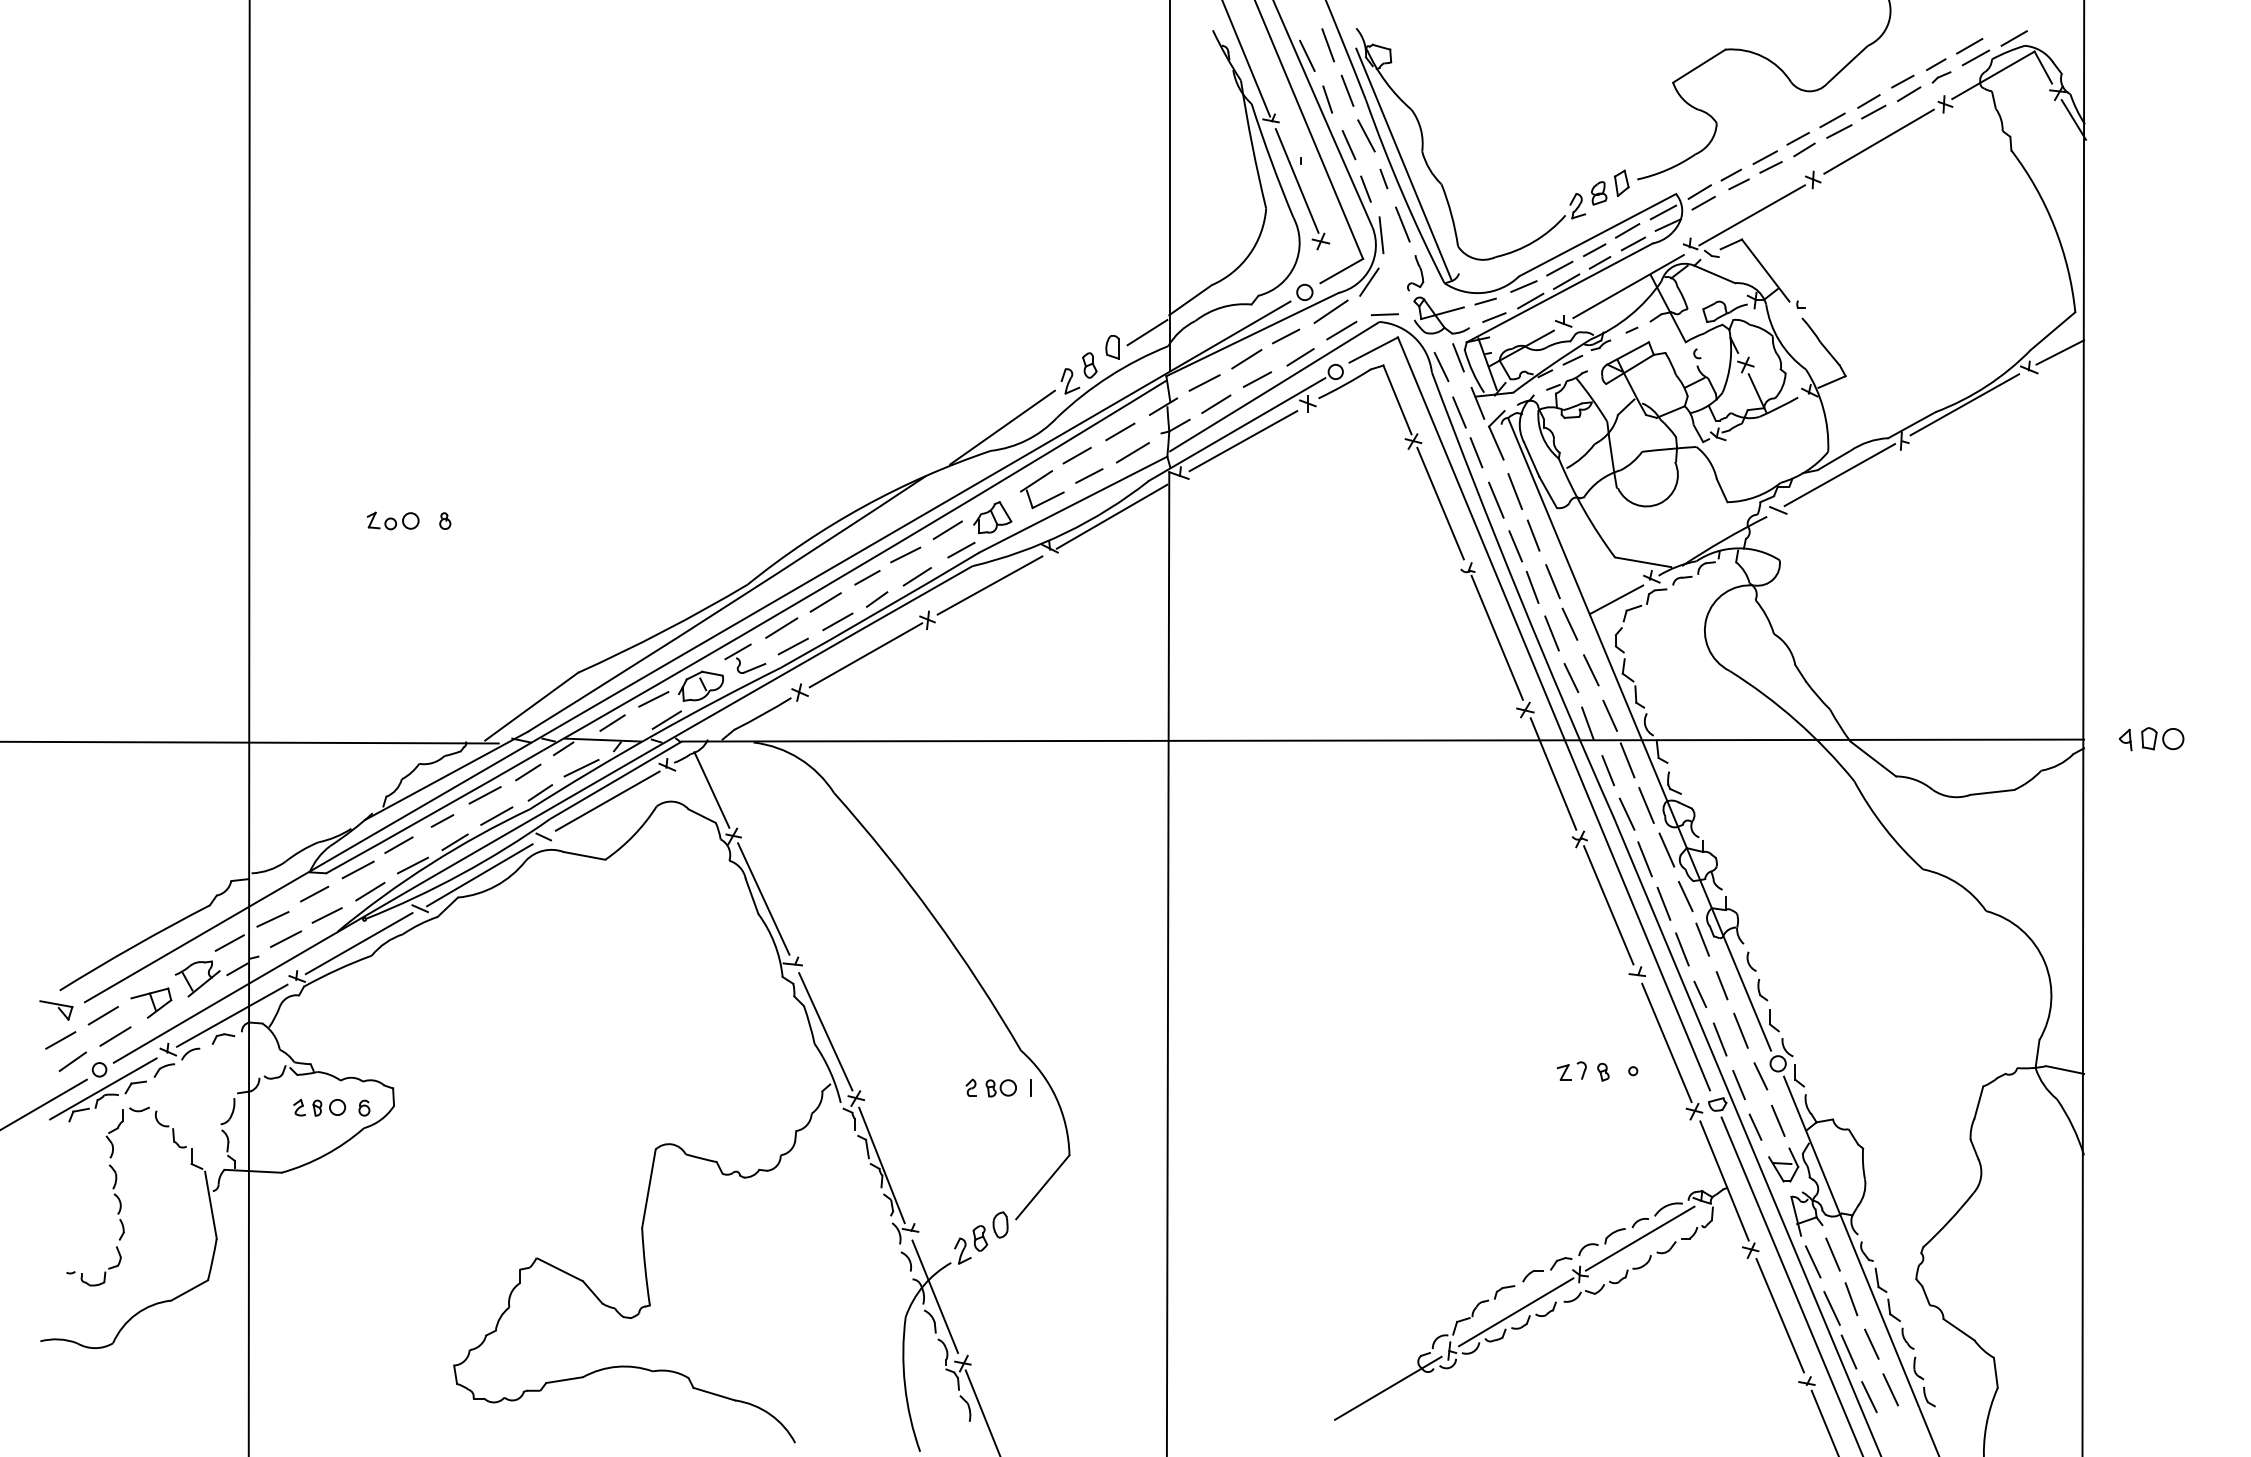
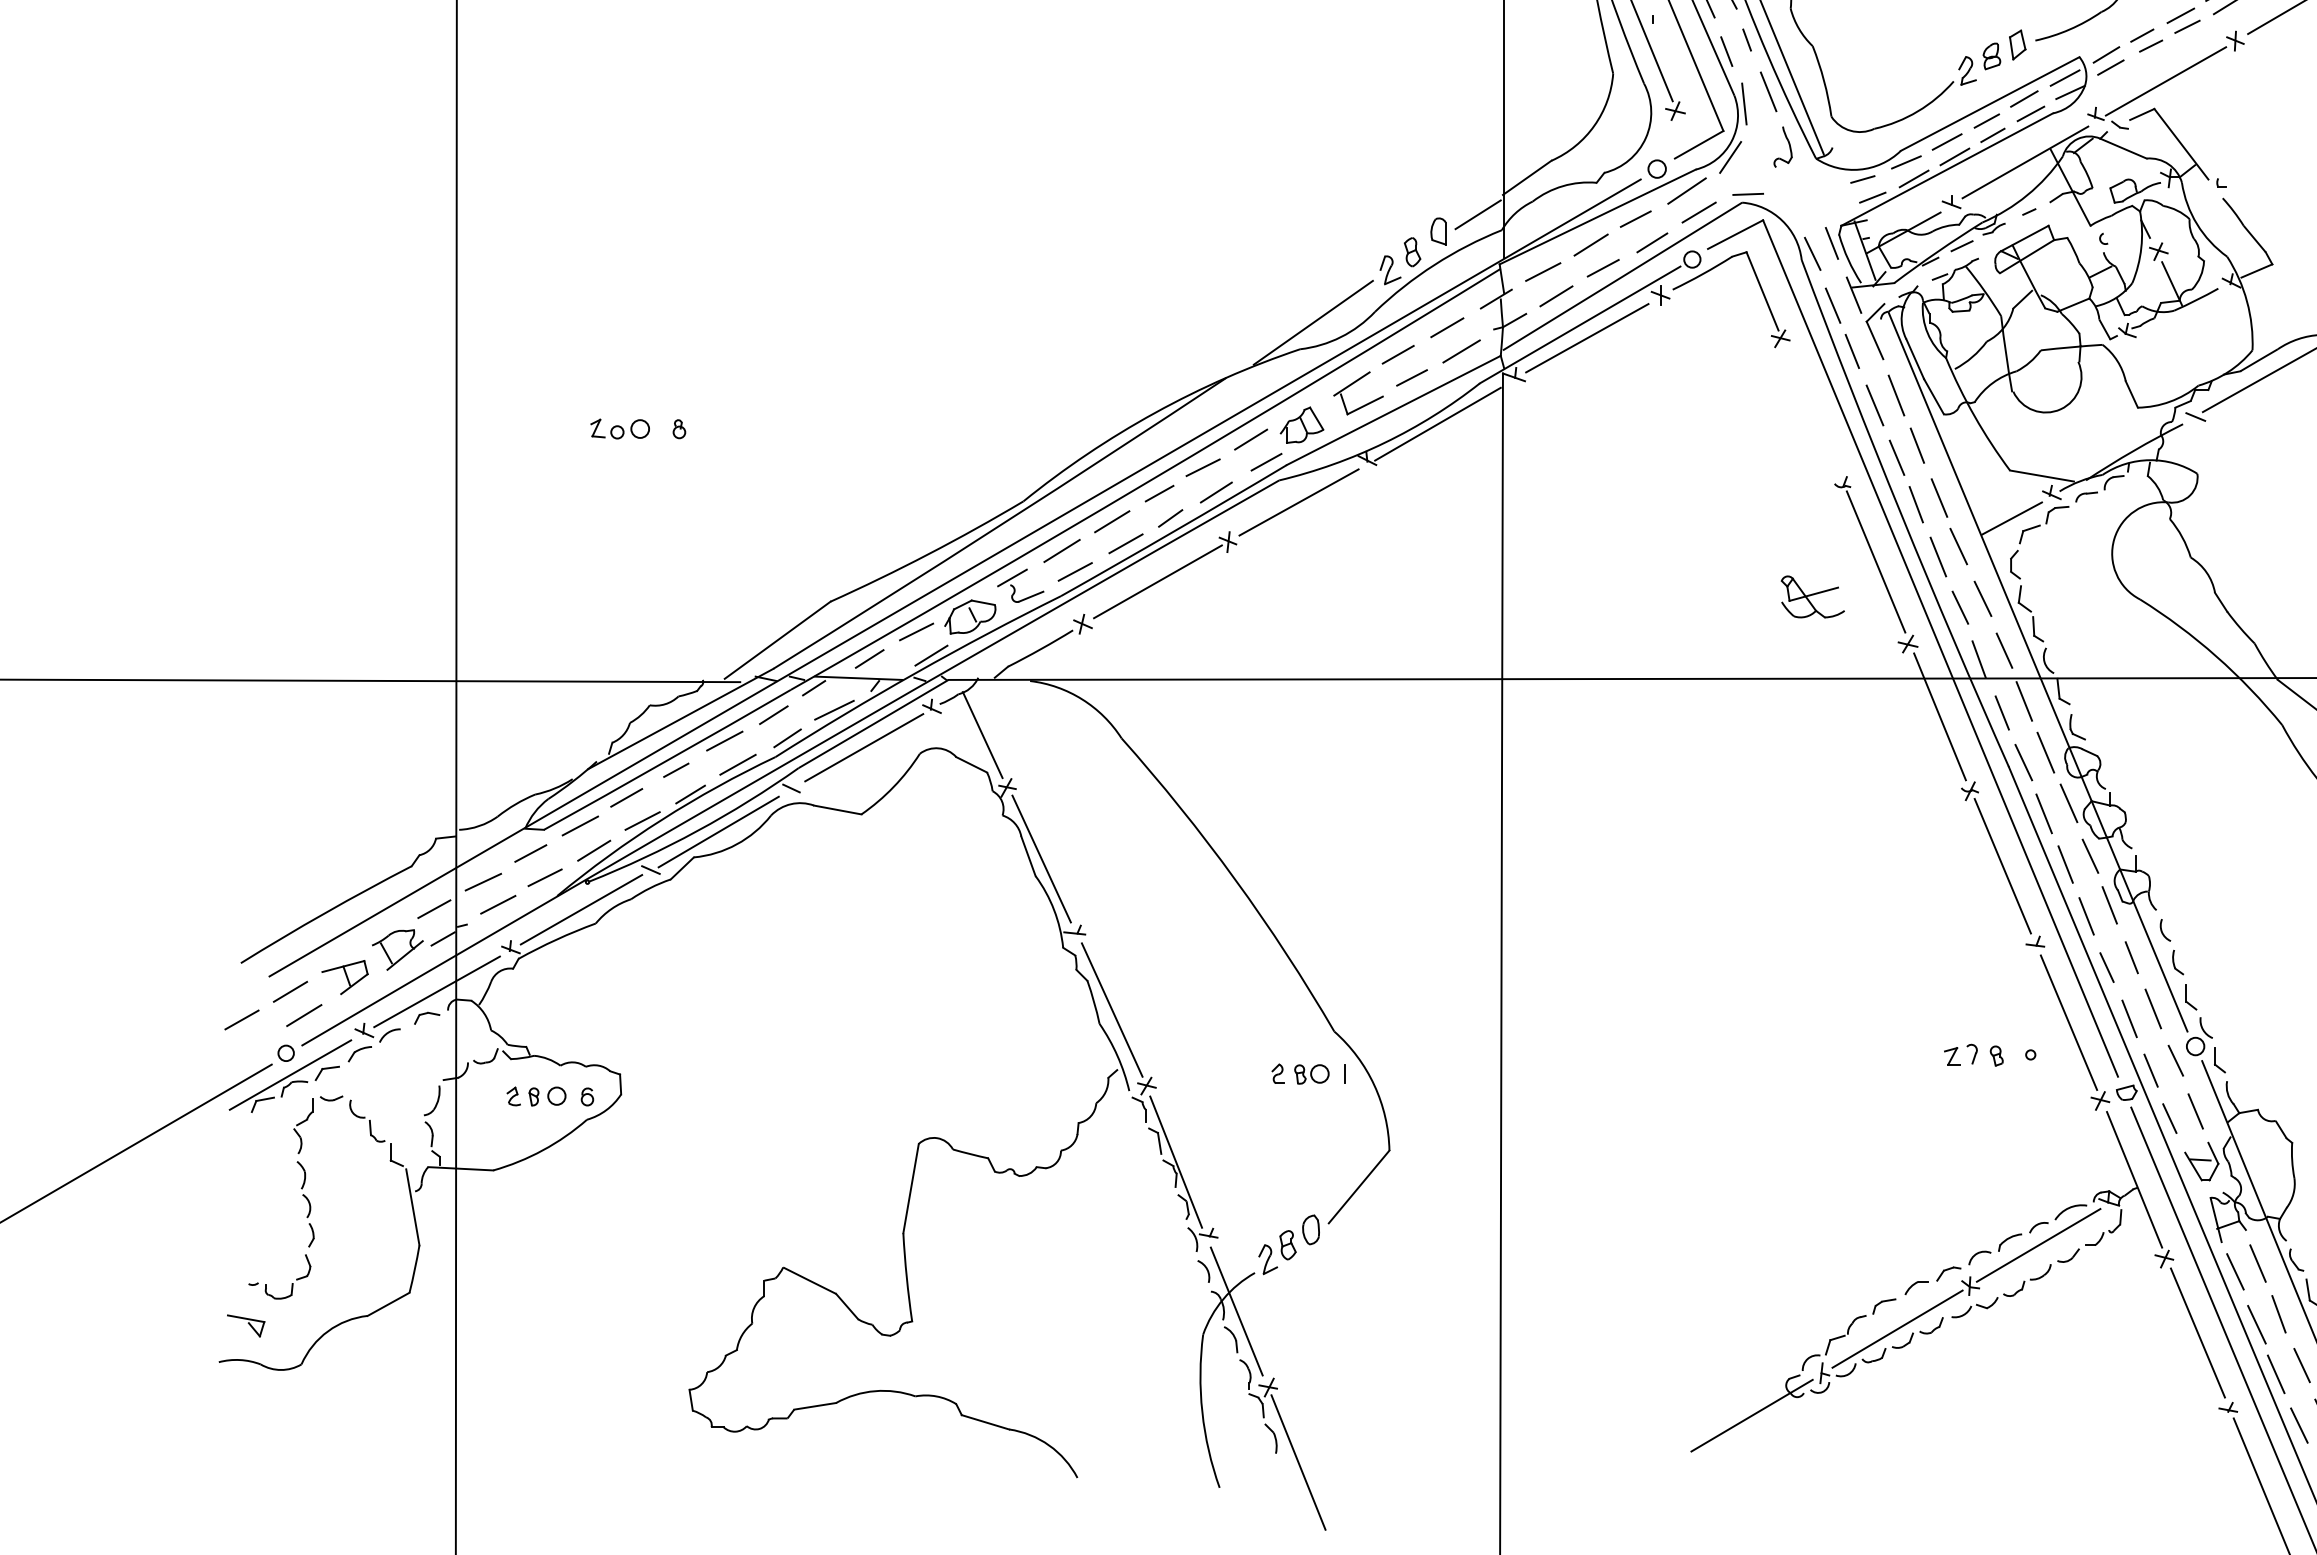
part: (1441, 315) -> (1812, 596), moved
line: (1440, 503) -> (1811, 409), removed
part: (56, 1010) -> (246, 1325), moved
line: (72, 1061) -> (255, 1043), removed

